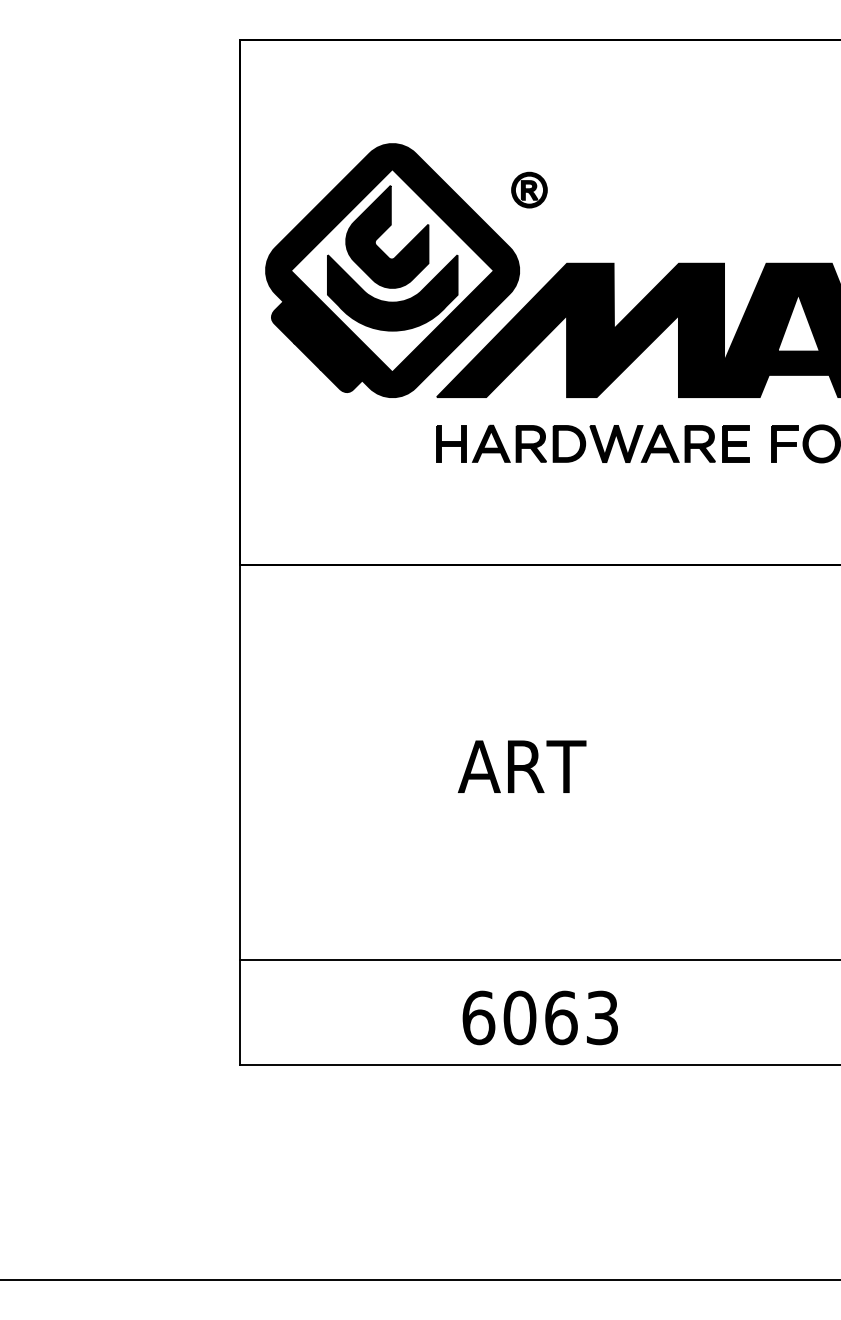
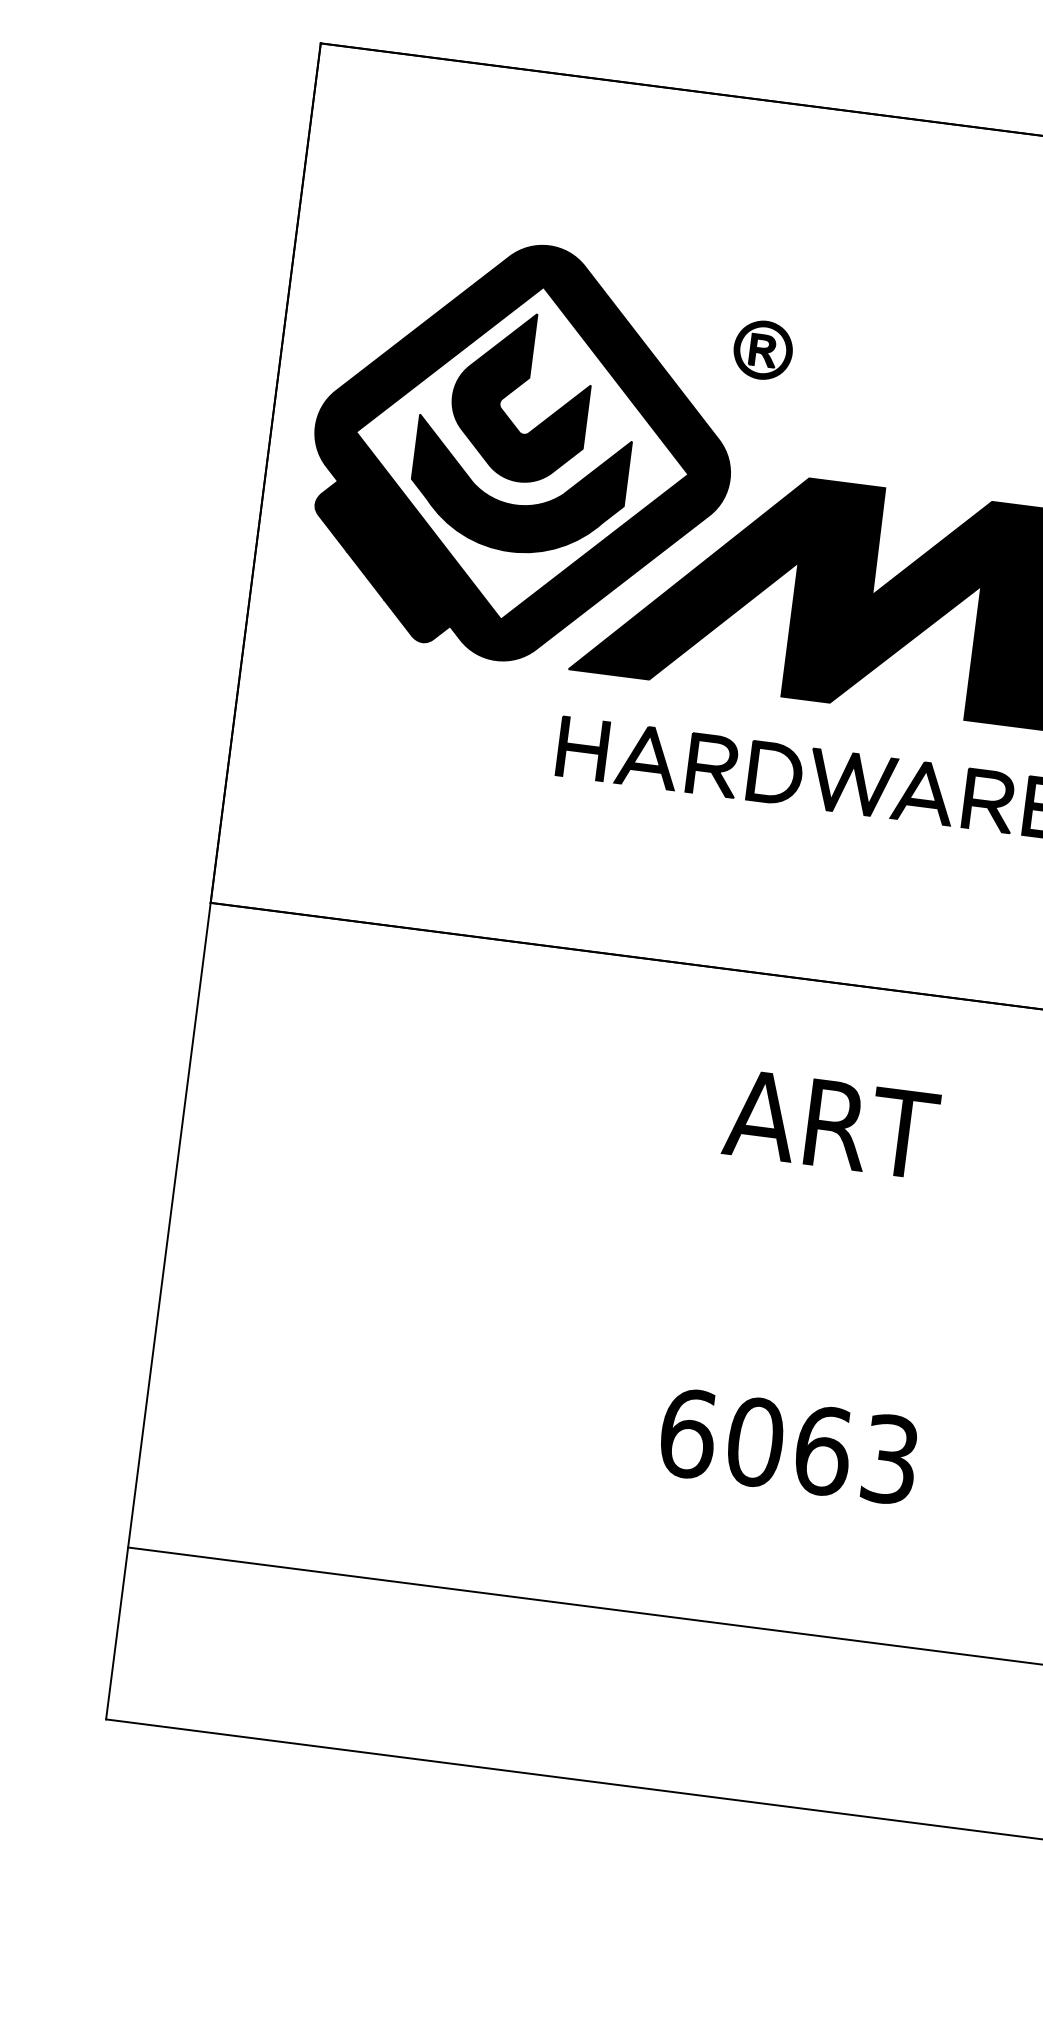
text: (521, 766) -> (830, 1123), moved
text: (539, 1017) -> (787, 1445), moved

